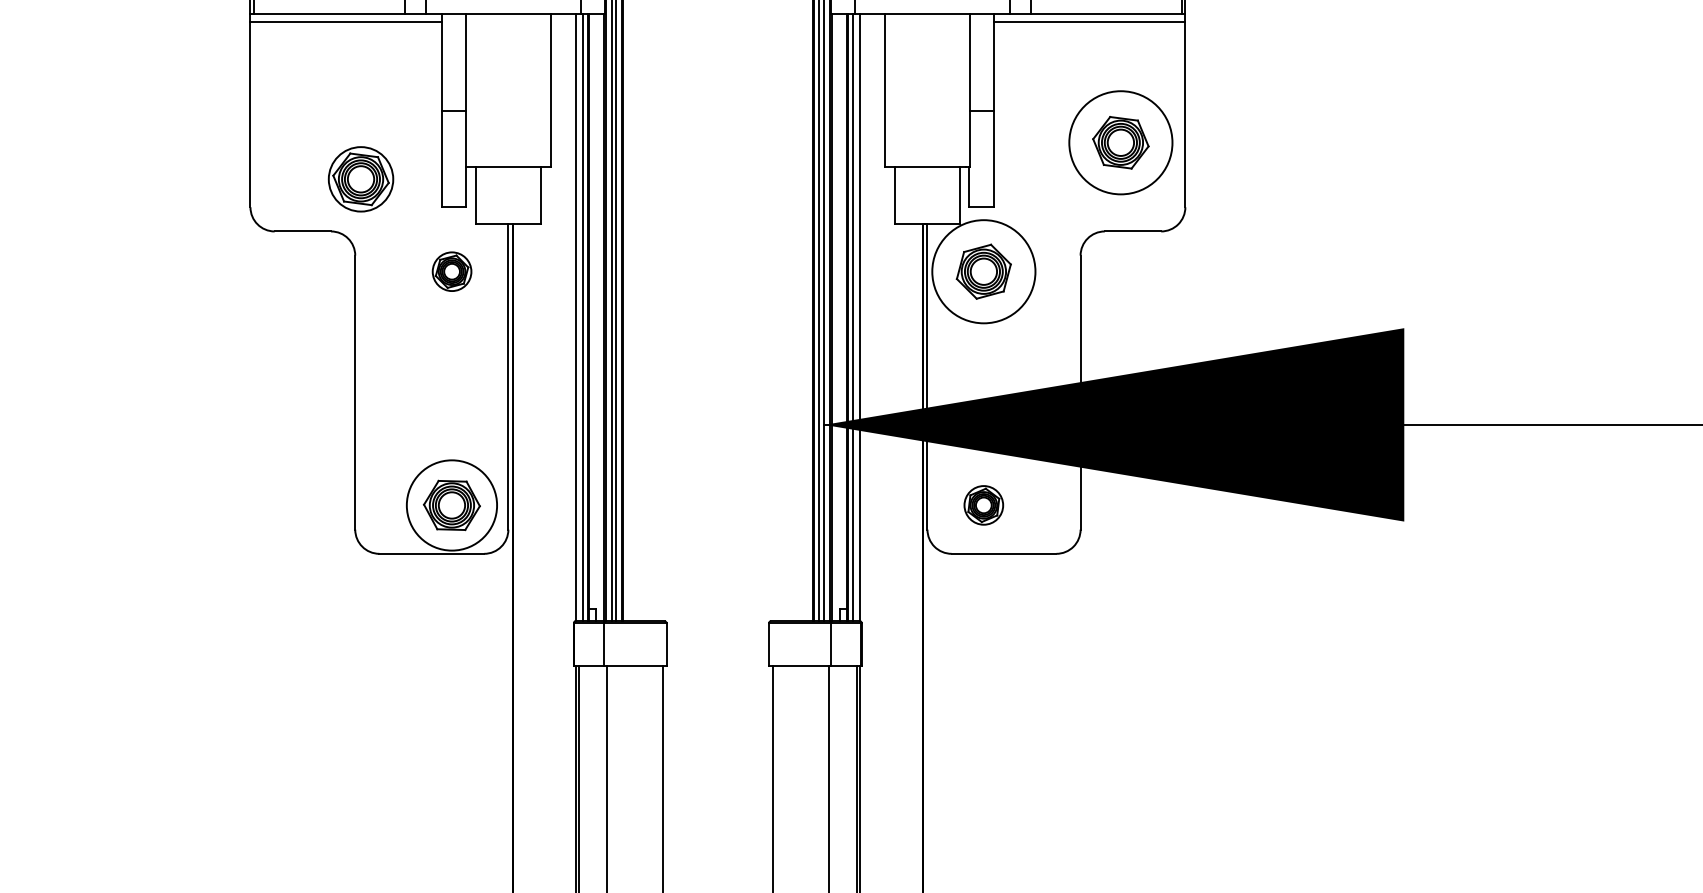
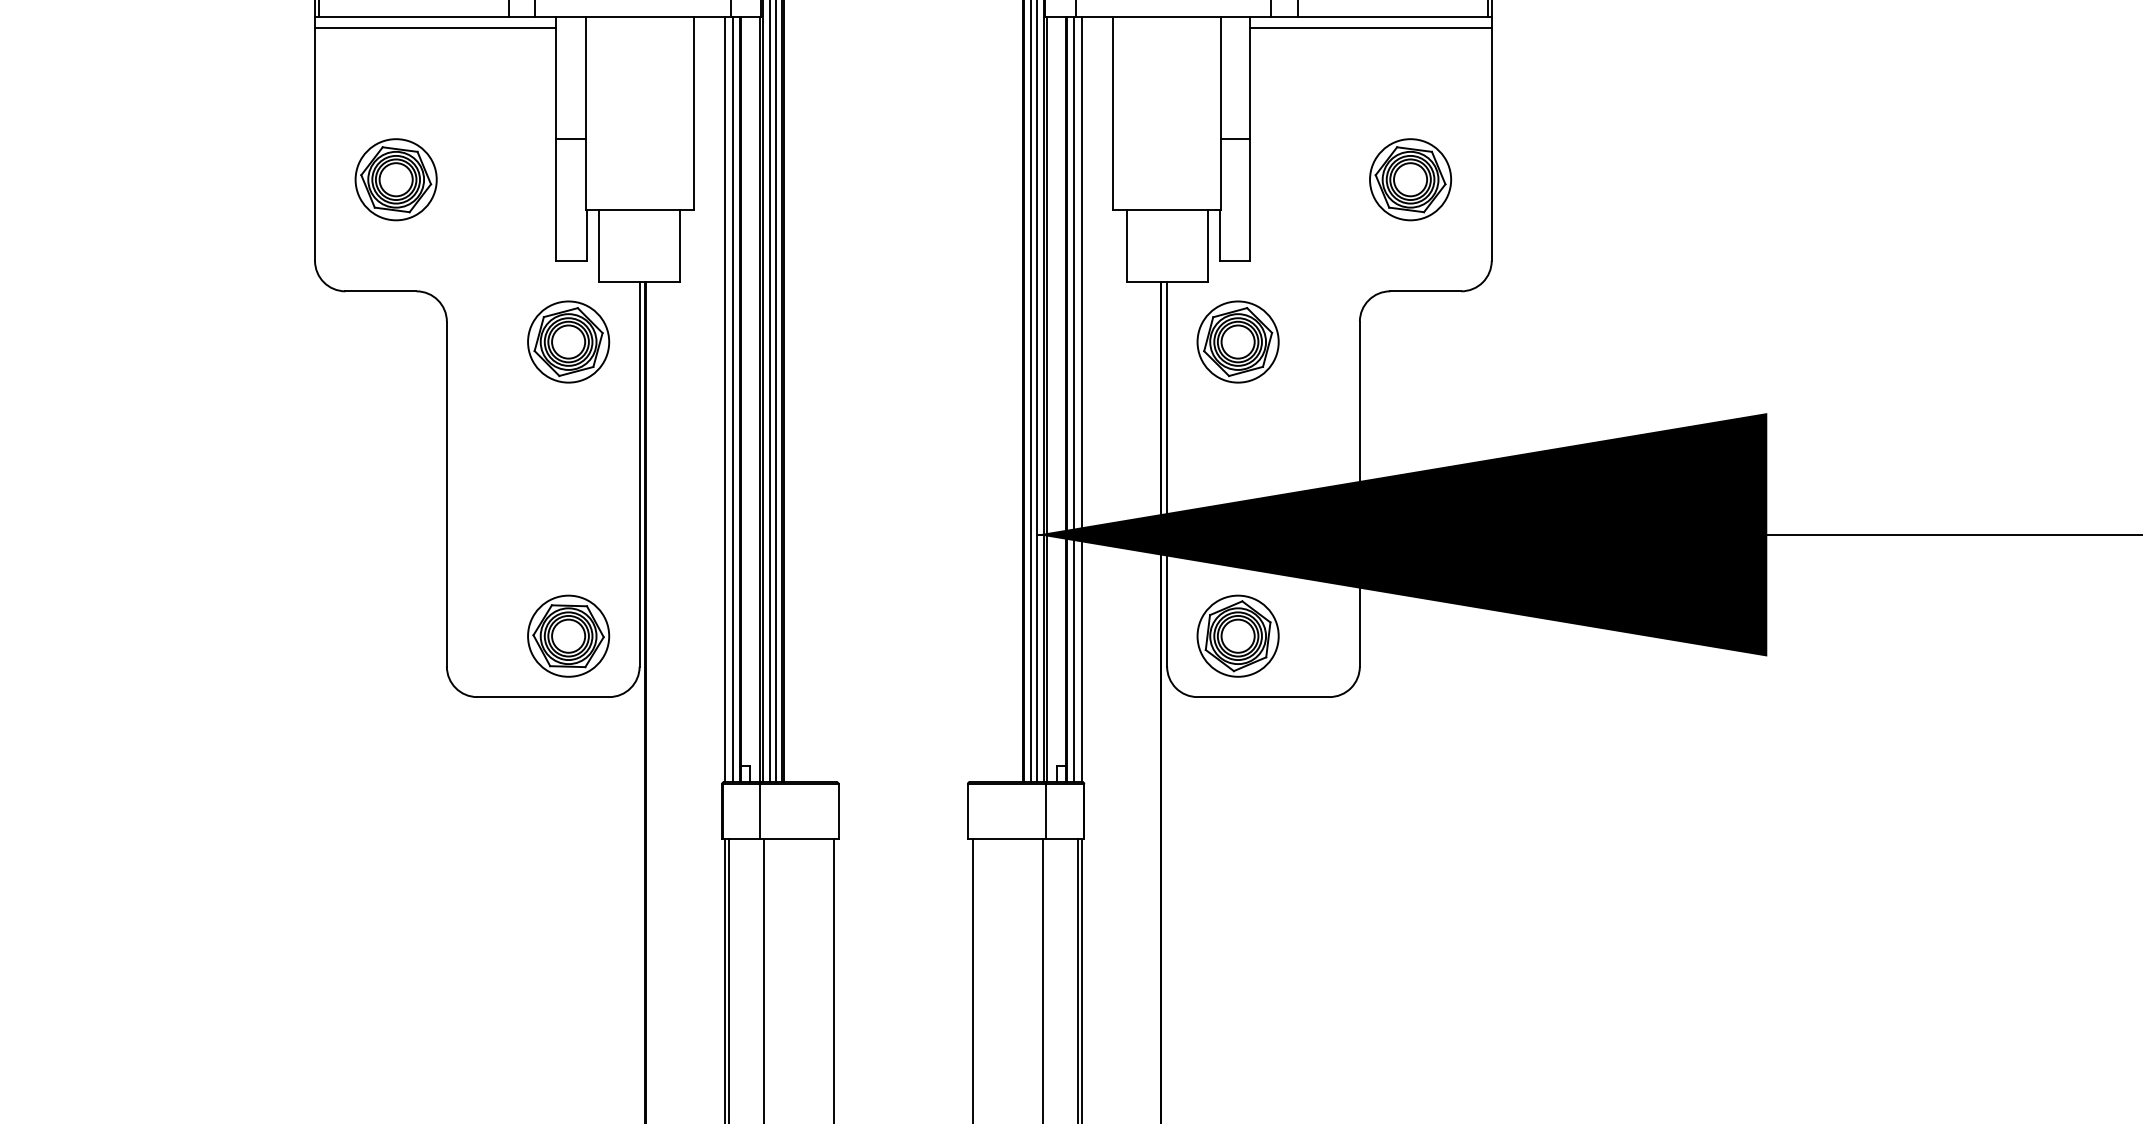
circle: (1120, 142) -> (1410, 179), size x0.62
part: (360, 179) -> (395, 179), moved
part: (451, 271) -> (568, 341), size x1.67
circle: (983, 271) -> (1237, 341), size x0.62
circle: (451, 504) -> (568, 635), size x0.71
part: (983, 504) -> (1237, 635), size x1.67

